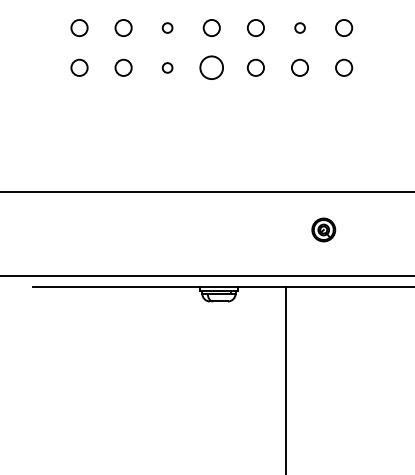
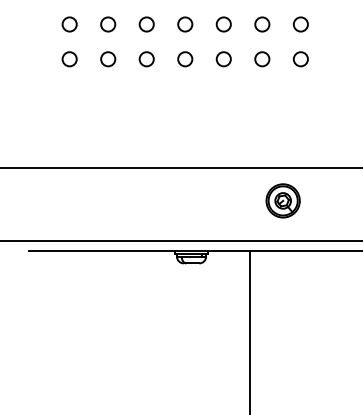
circle: (167, 28) -> (146, 24), size x1.67
circle: (300, 28) -> (262, 24), size x1.67
circle: (167, 68) -> (146, 59), size x1.67
circle: (212, 68) -> (185, 59), size x0.71
part: (323, 229) -> (282, 200), size x1.67

